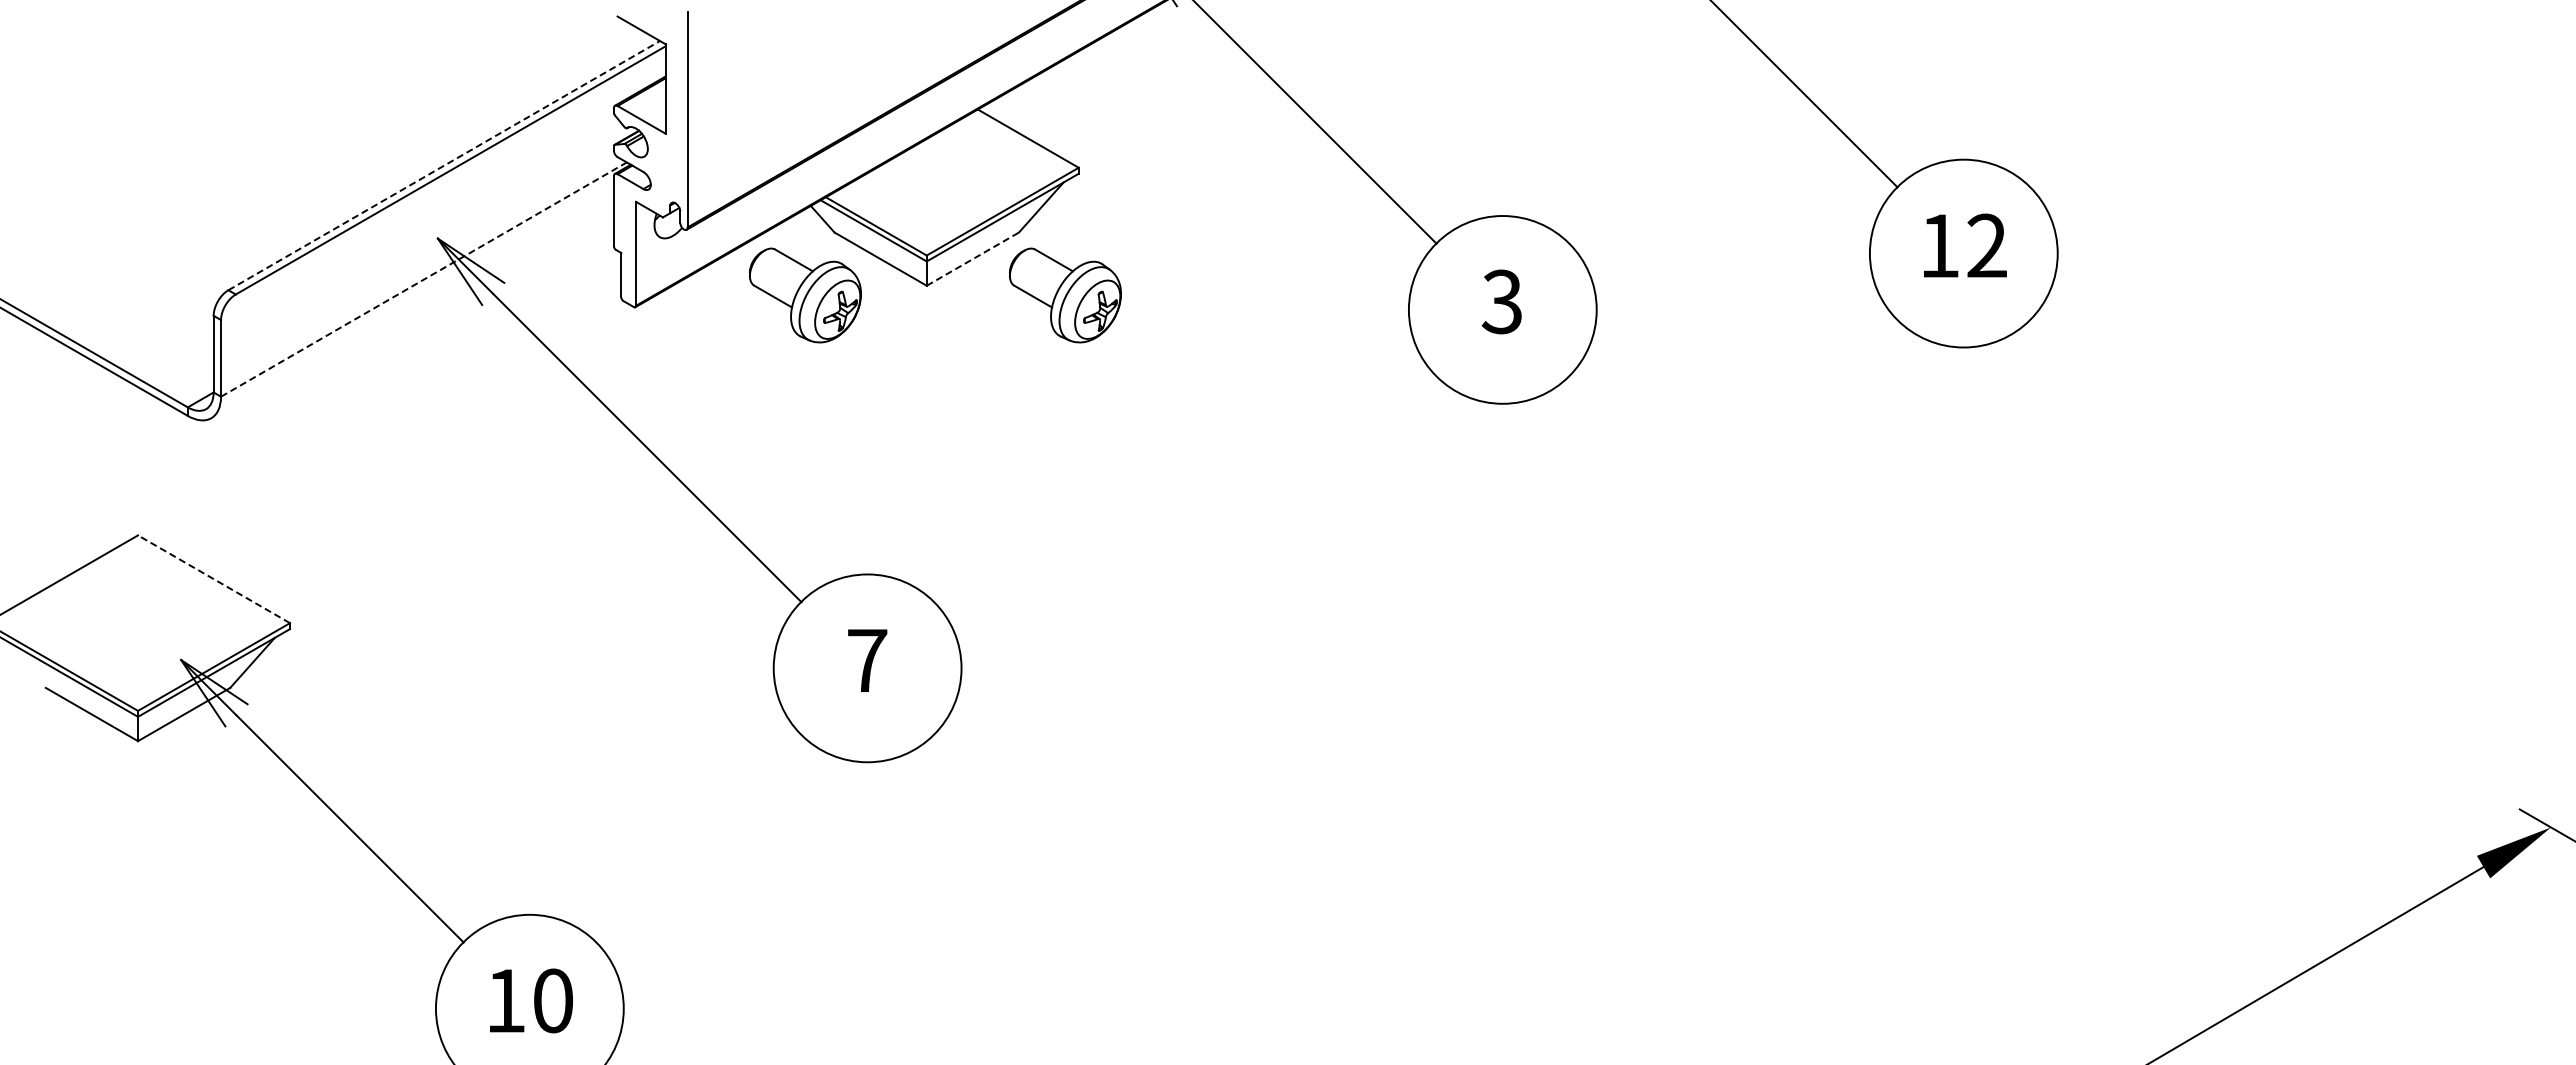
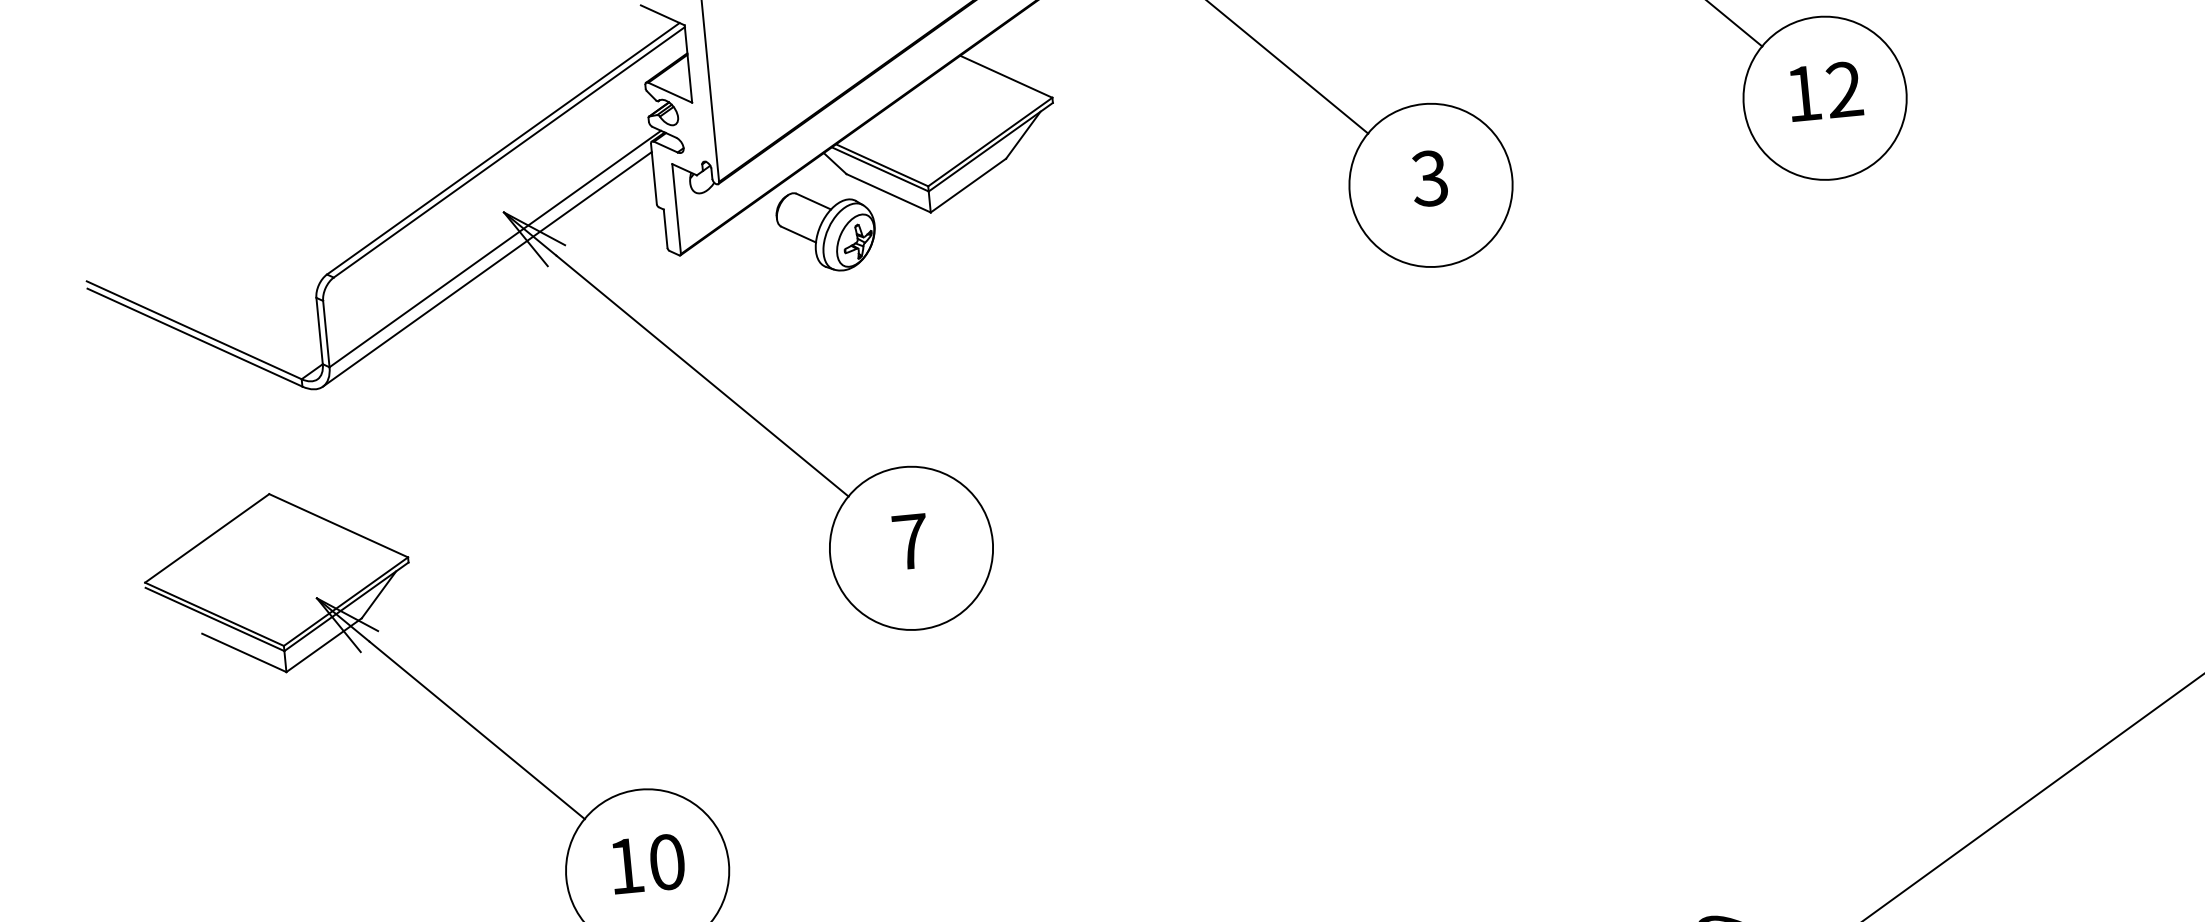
line: (444, 165) -> (503, 148), dashed -> solid
line: (973, 258) -> (968, 185), dashed -> solid
line: (424, 279) -> (495, 248), dashed -> solid
part: (1065, 295) -> (1051, 209), removed
line: (412, 301) -> (487, 268), added
line: (214, 579) -> (339, 525), dashed -> solid

